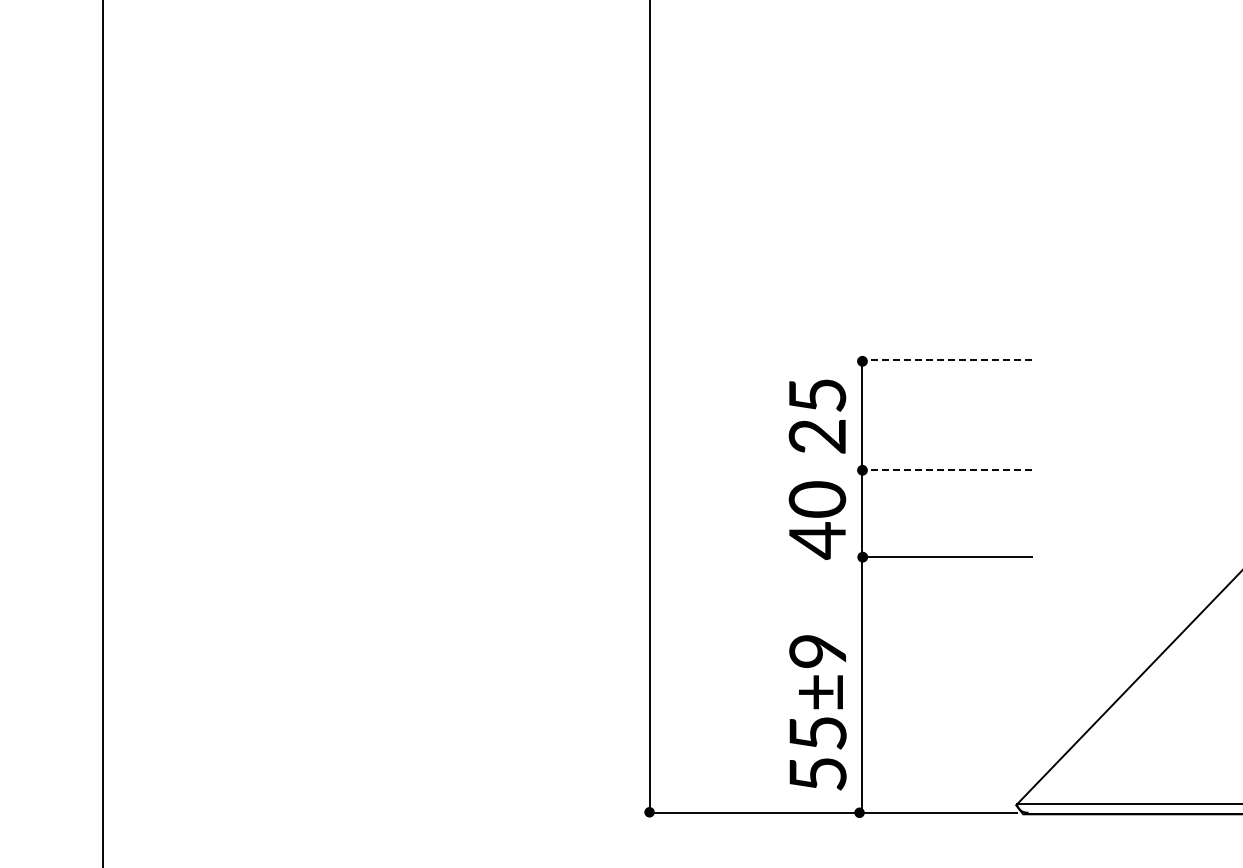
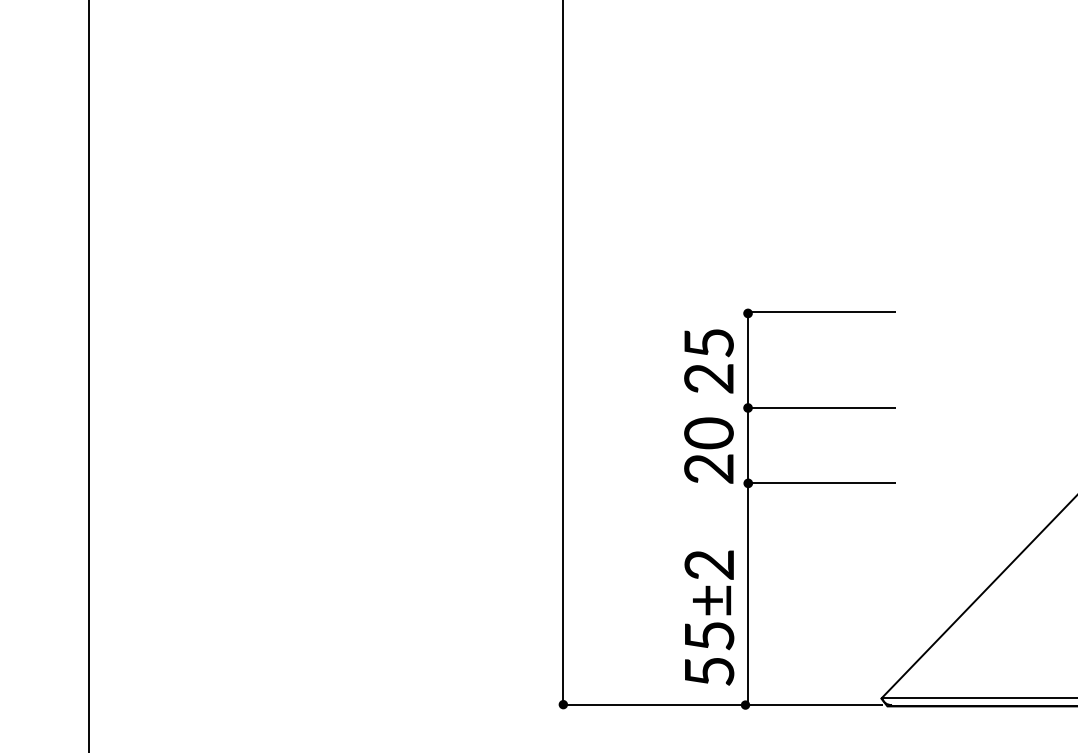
line: (946, 359) -> (820, 311), dashed -> solid
line: (946, 470) -> (820, 408), dashed -> solid
text: (816, 540) -> (708, 468), 40 -> 20
text: (817, 651) -> (709, 565), 55±9 -> 55±2

